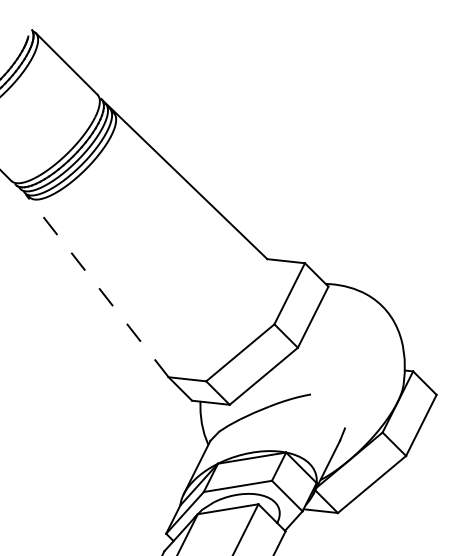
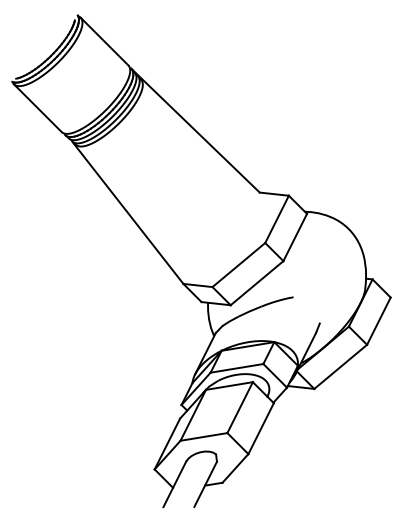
line: (97, 286) -> (128, 213), dashed -> solid

